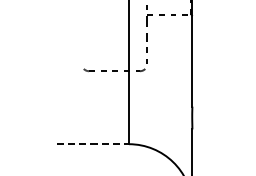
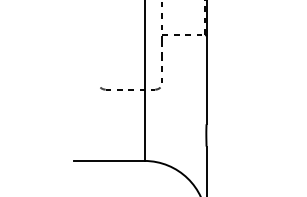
line: (93, 143) -> (109, 160), dashed -> solid

